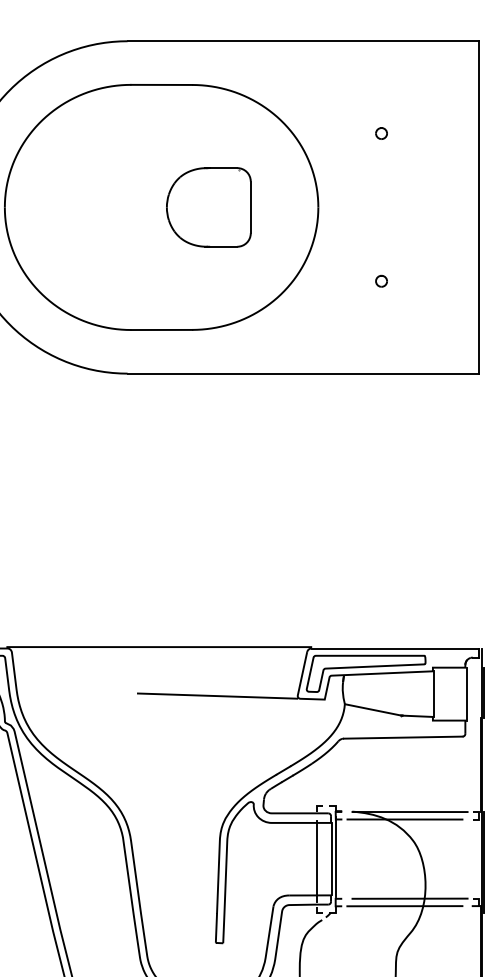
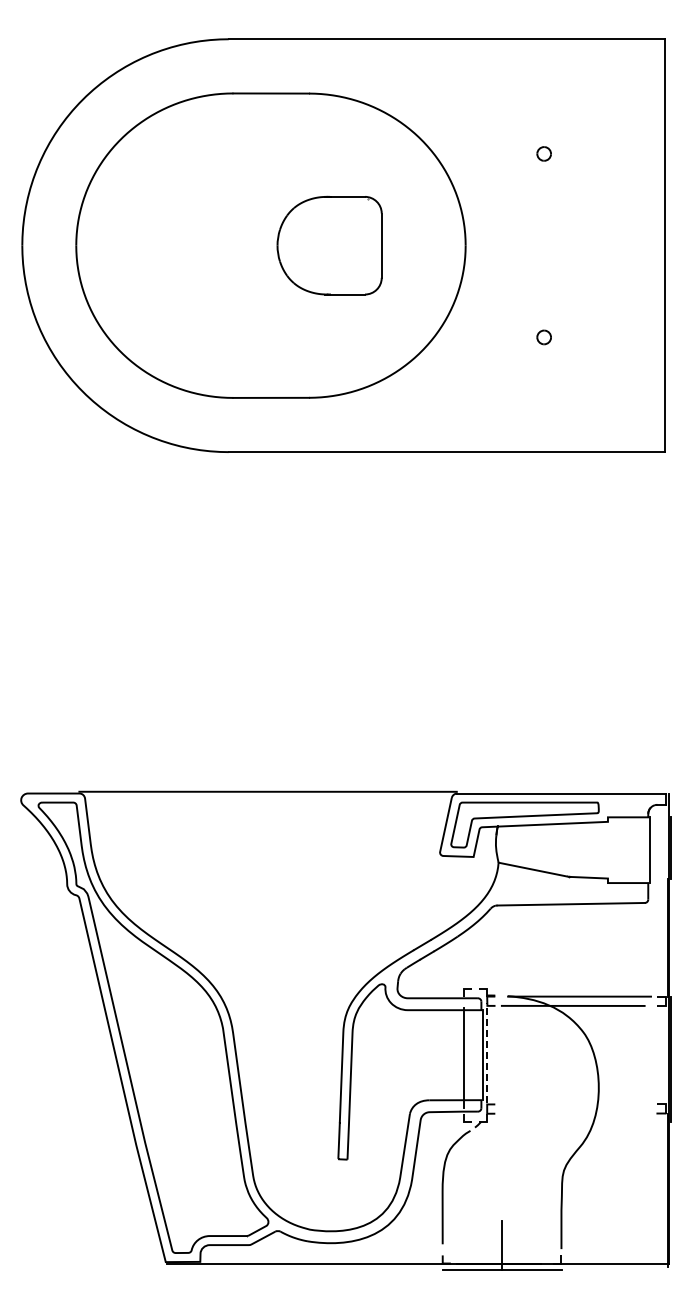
line: (434, 693) -> (609, 849), removed
line: (217, 695) -> (340, 852), removed
line: (335, 857) -> (487, 1052), solid -> dashed
line: (410, 898) -> (579, 1104), removed
line: (404, 906) -> (572, 1113), removed

